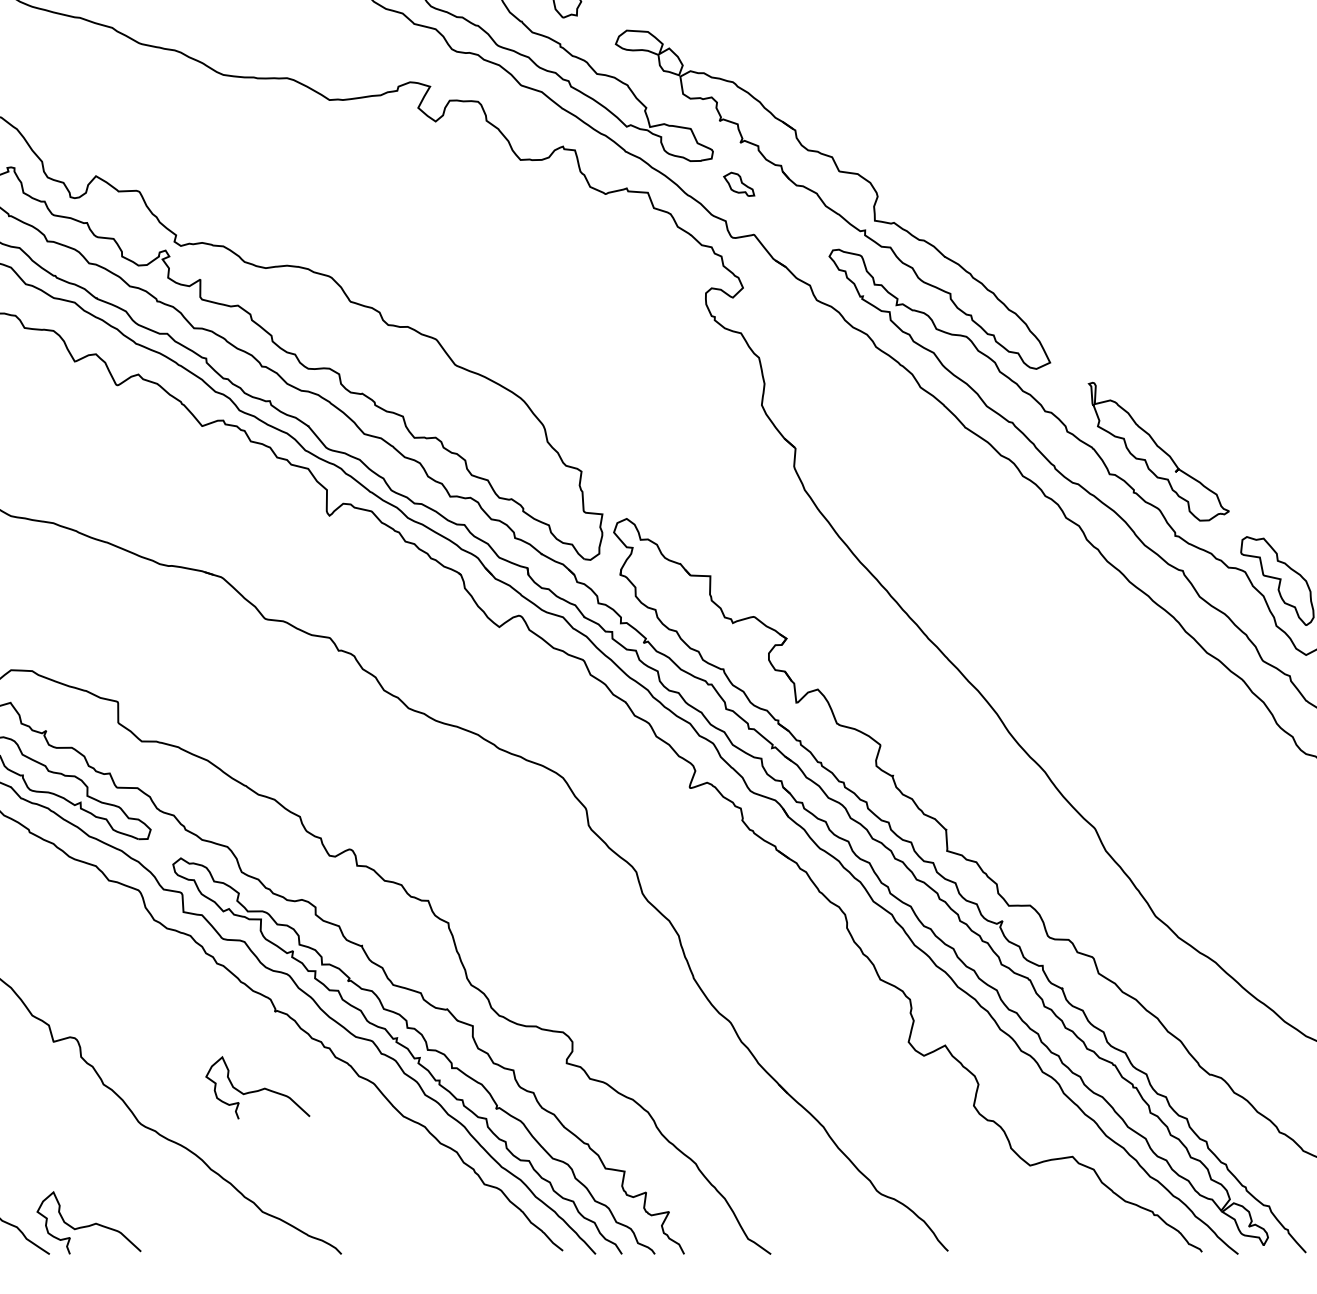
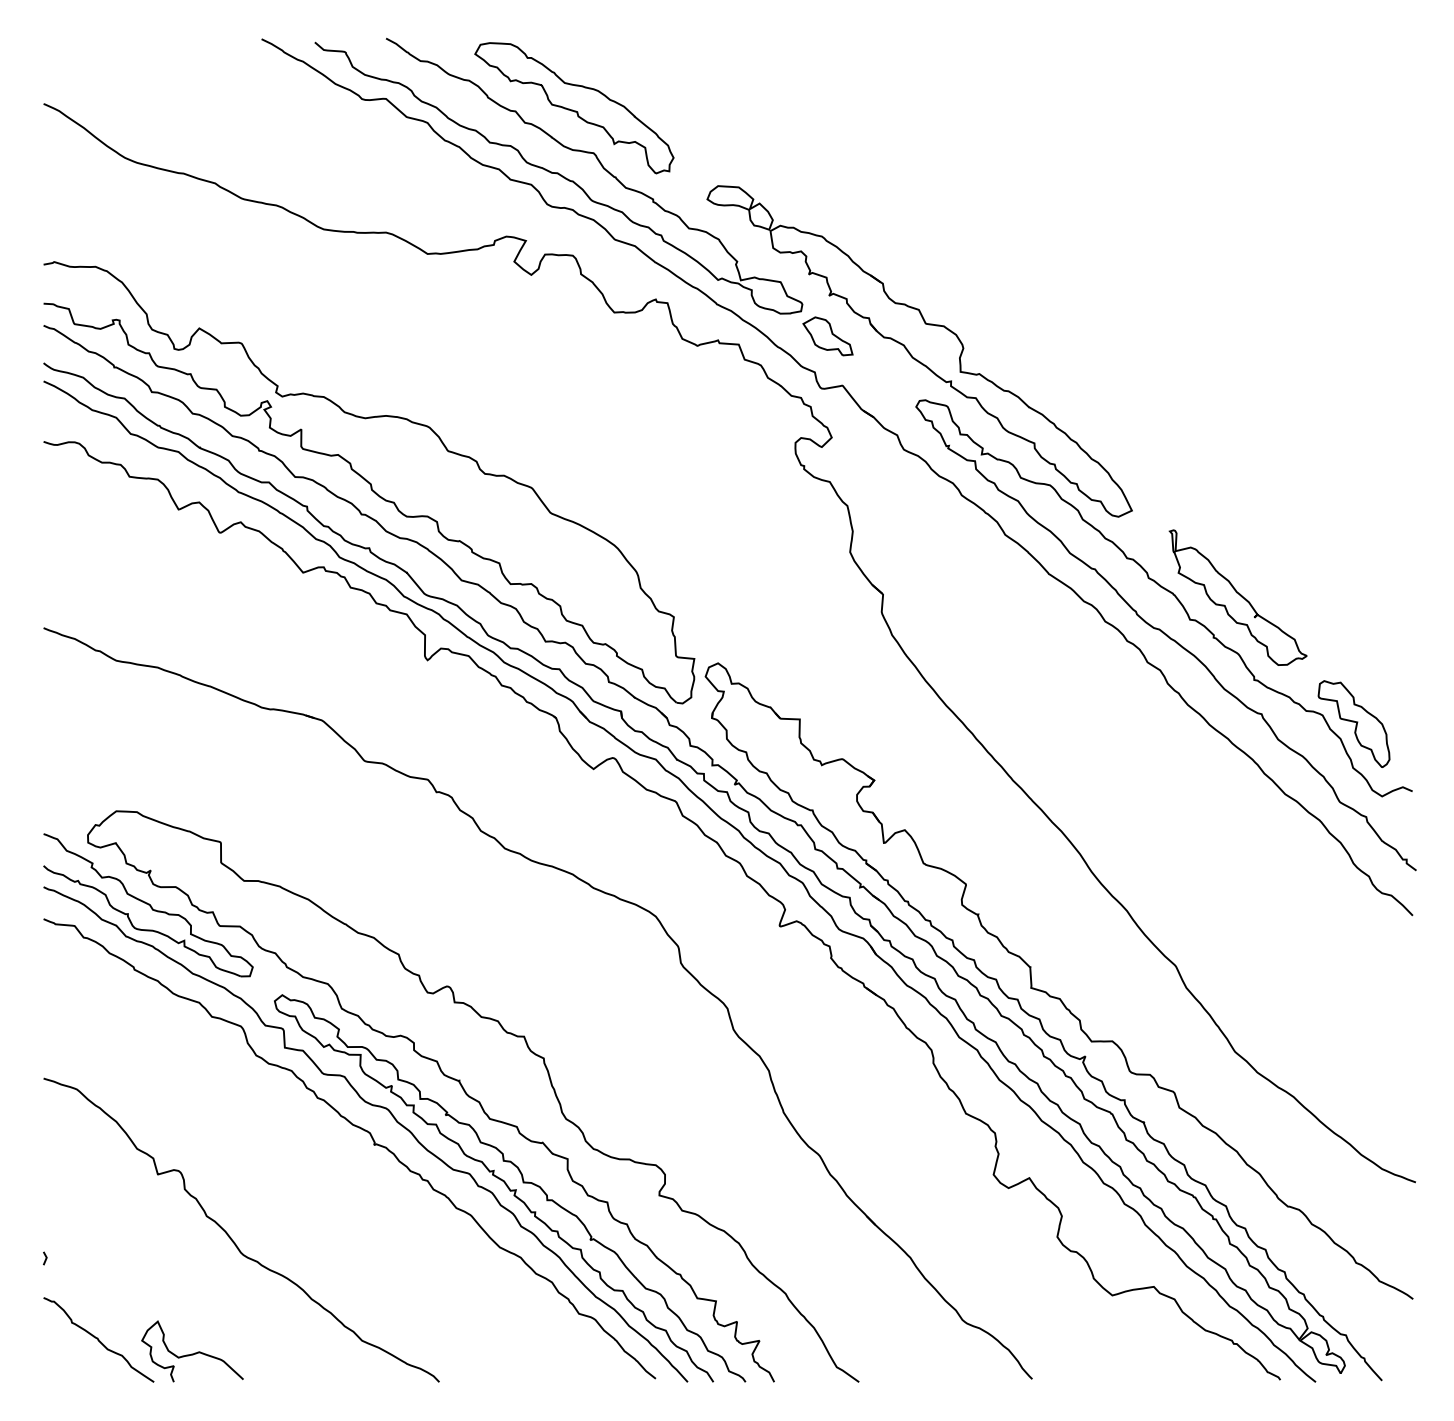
part: (738, 184) -> (827, 336), size x1.67
curve: (257, 1089) -> (357, 1221), removed

